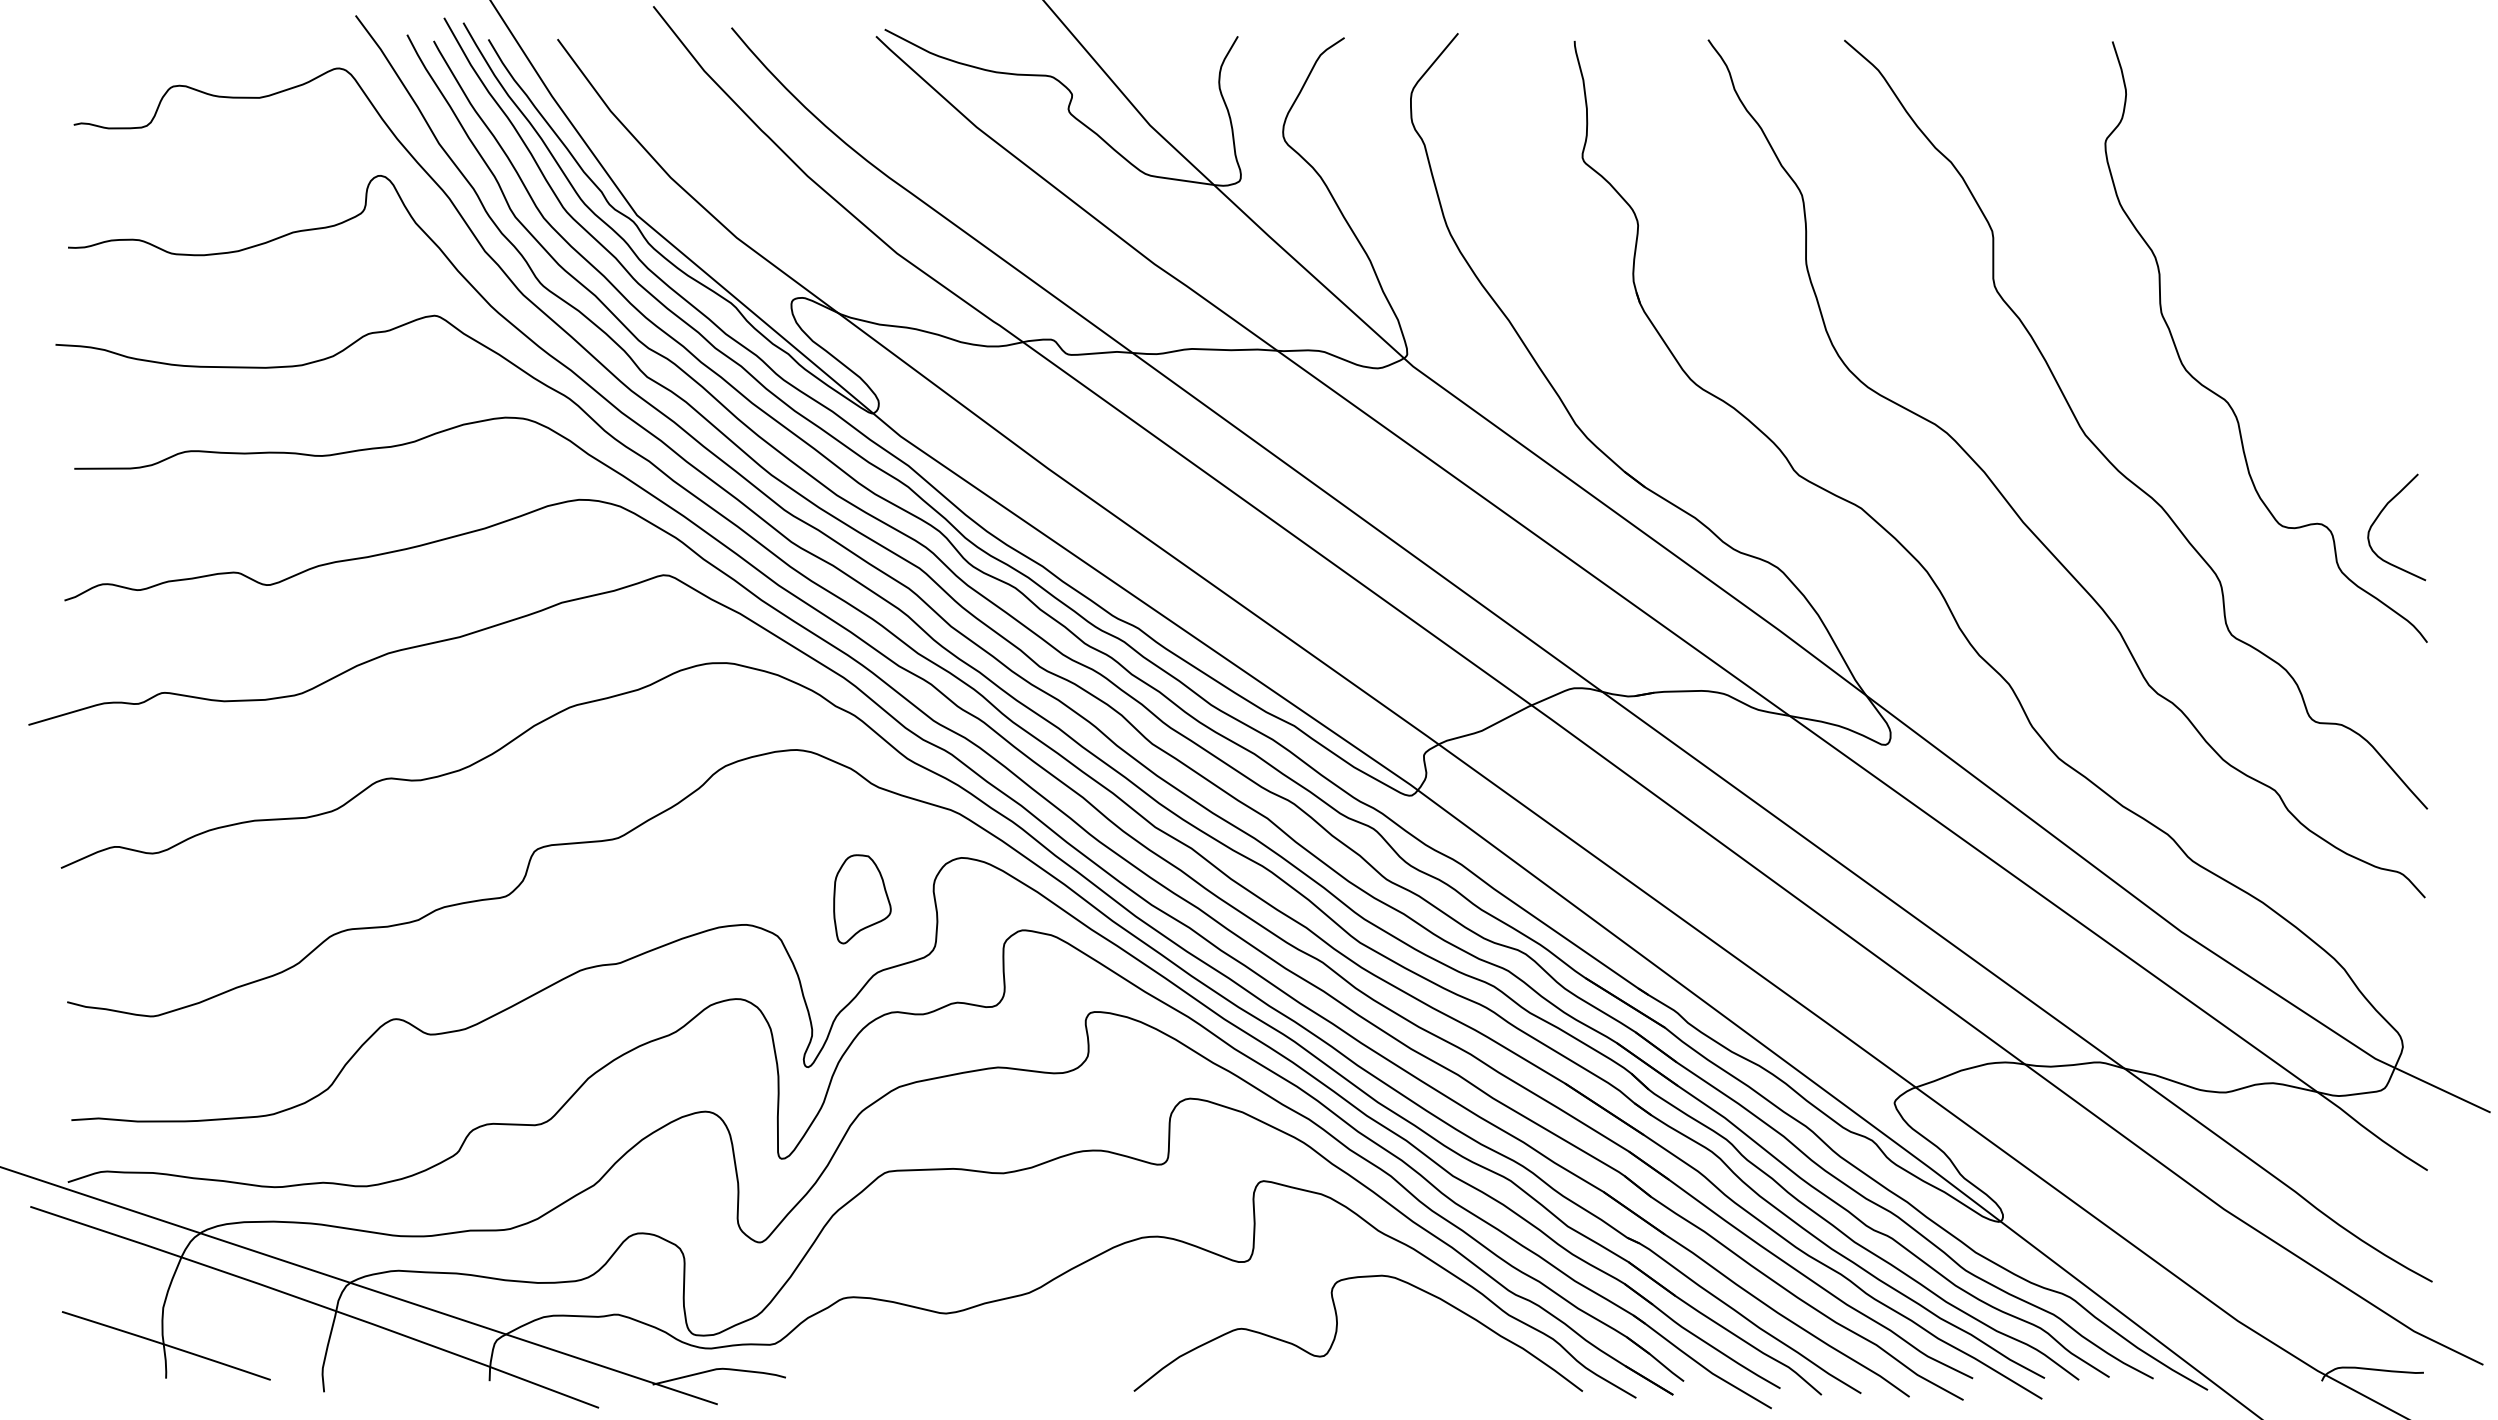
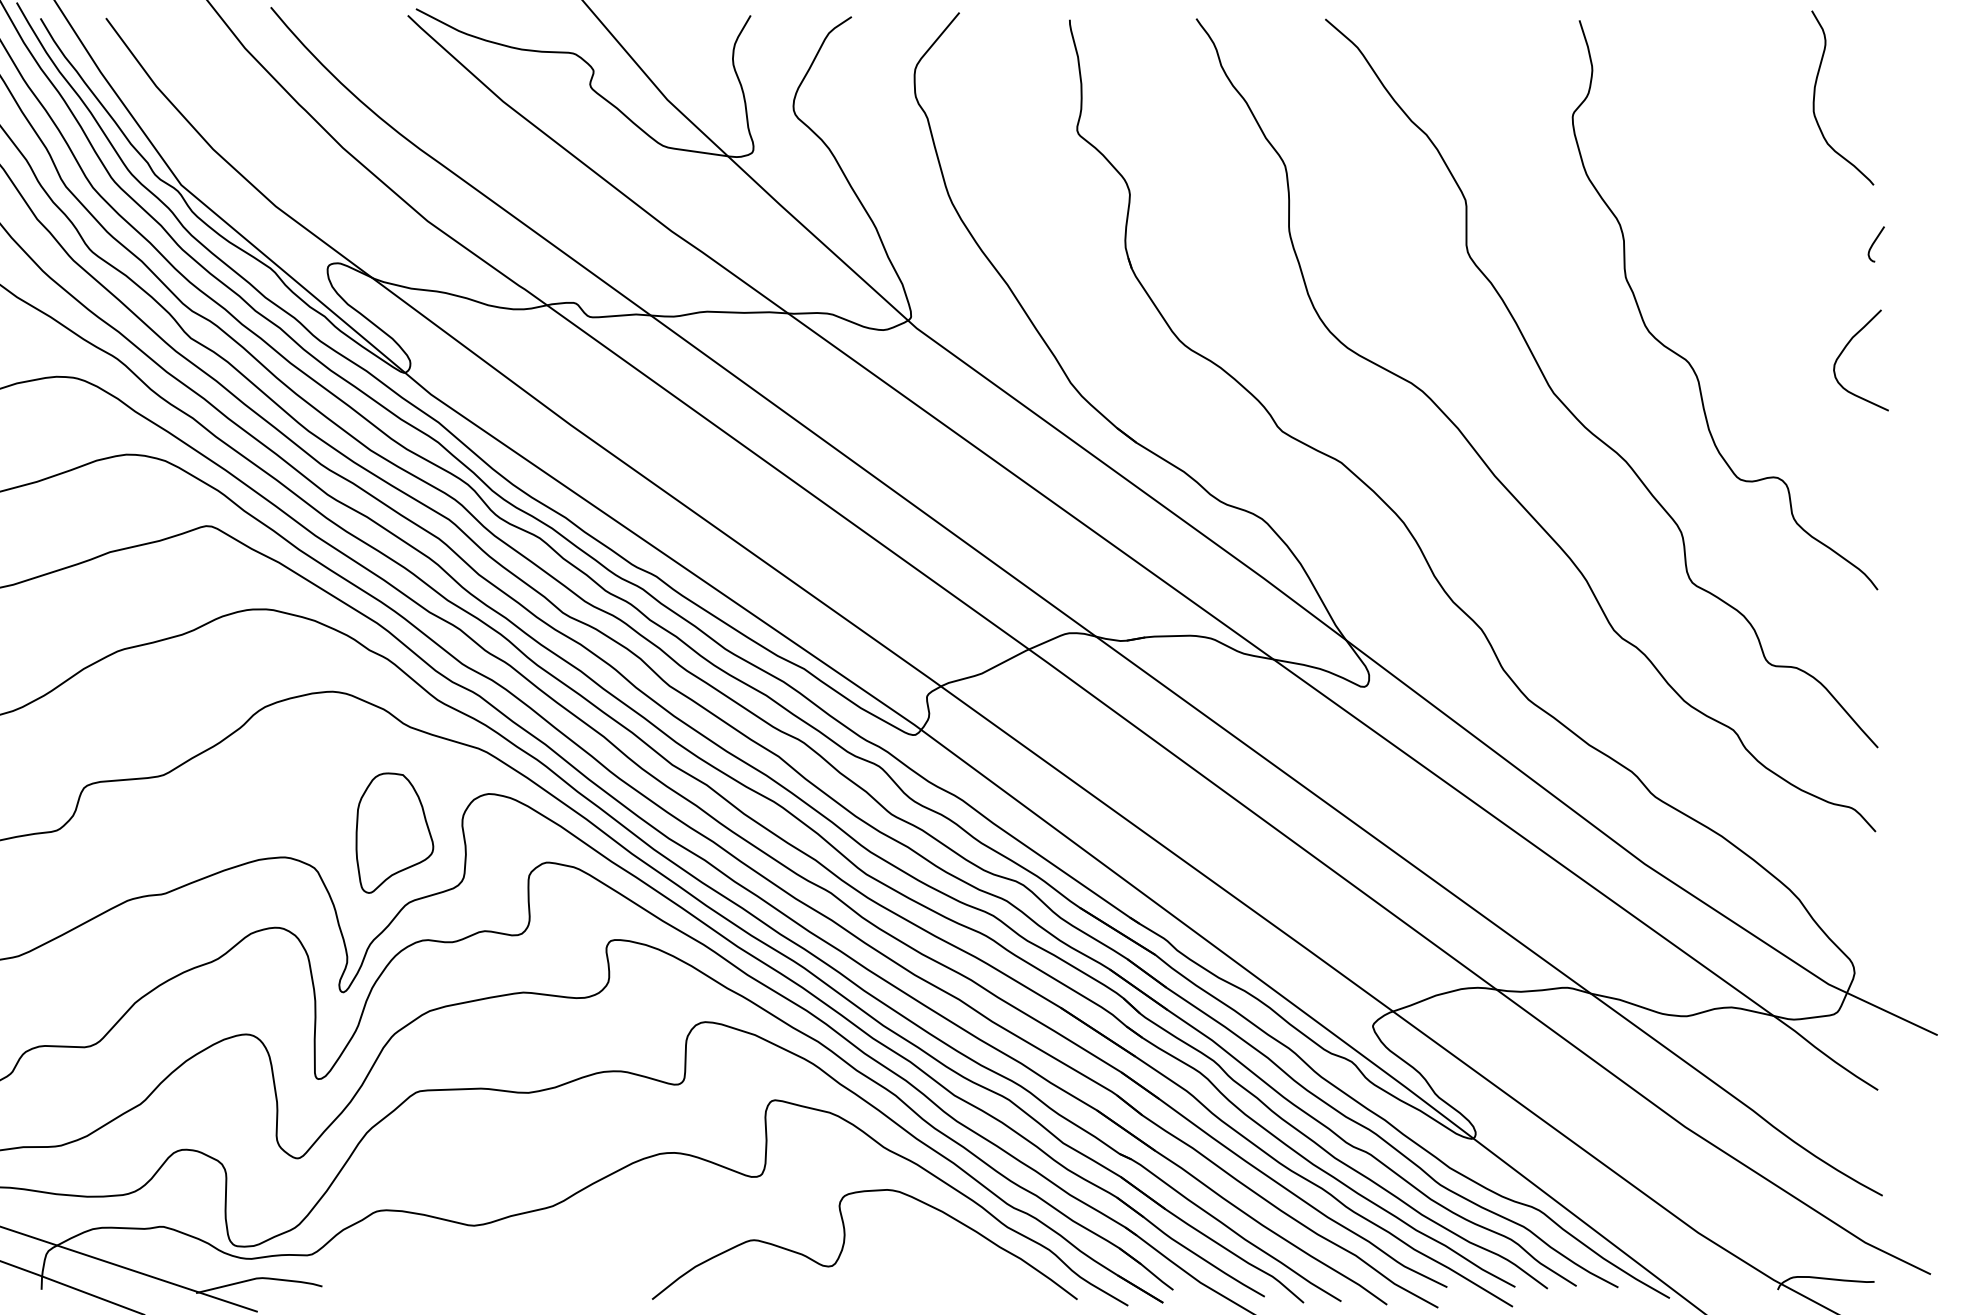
curve: (2361, 121) -> (1815, 96), added
curve: (2424, 276) -> (1875, 243), added
curve: (2379, 516) -> (1844, 350), moved
part: (862, 899) -> (394, 833), size x1.43

